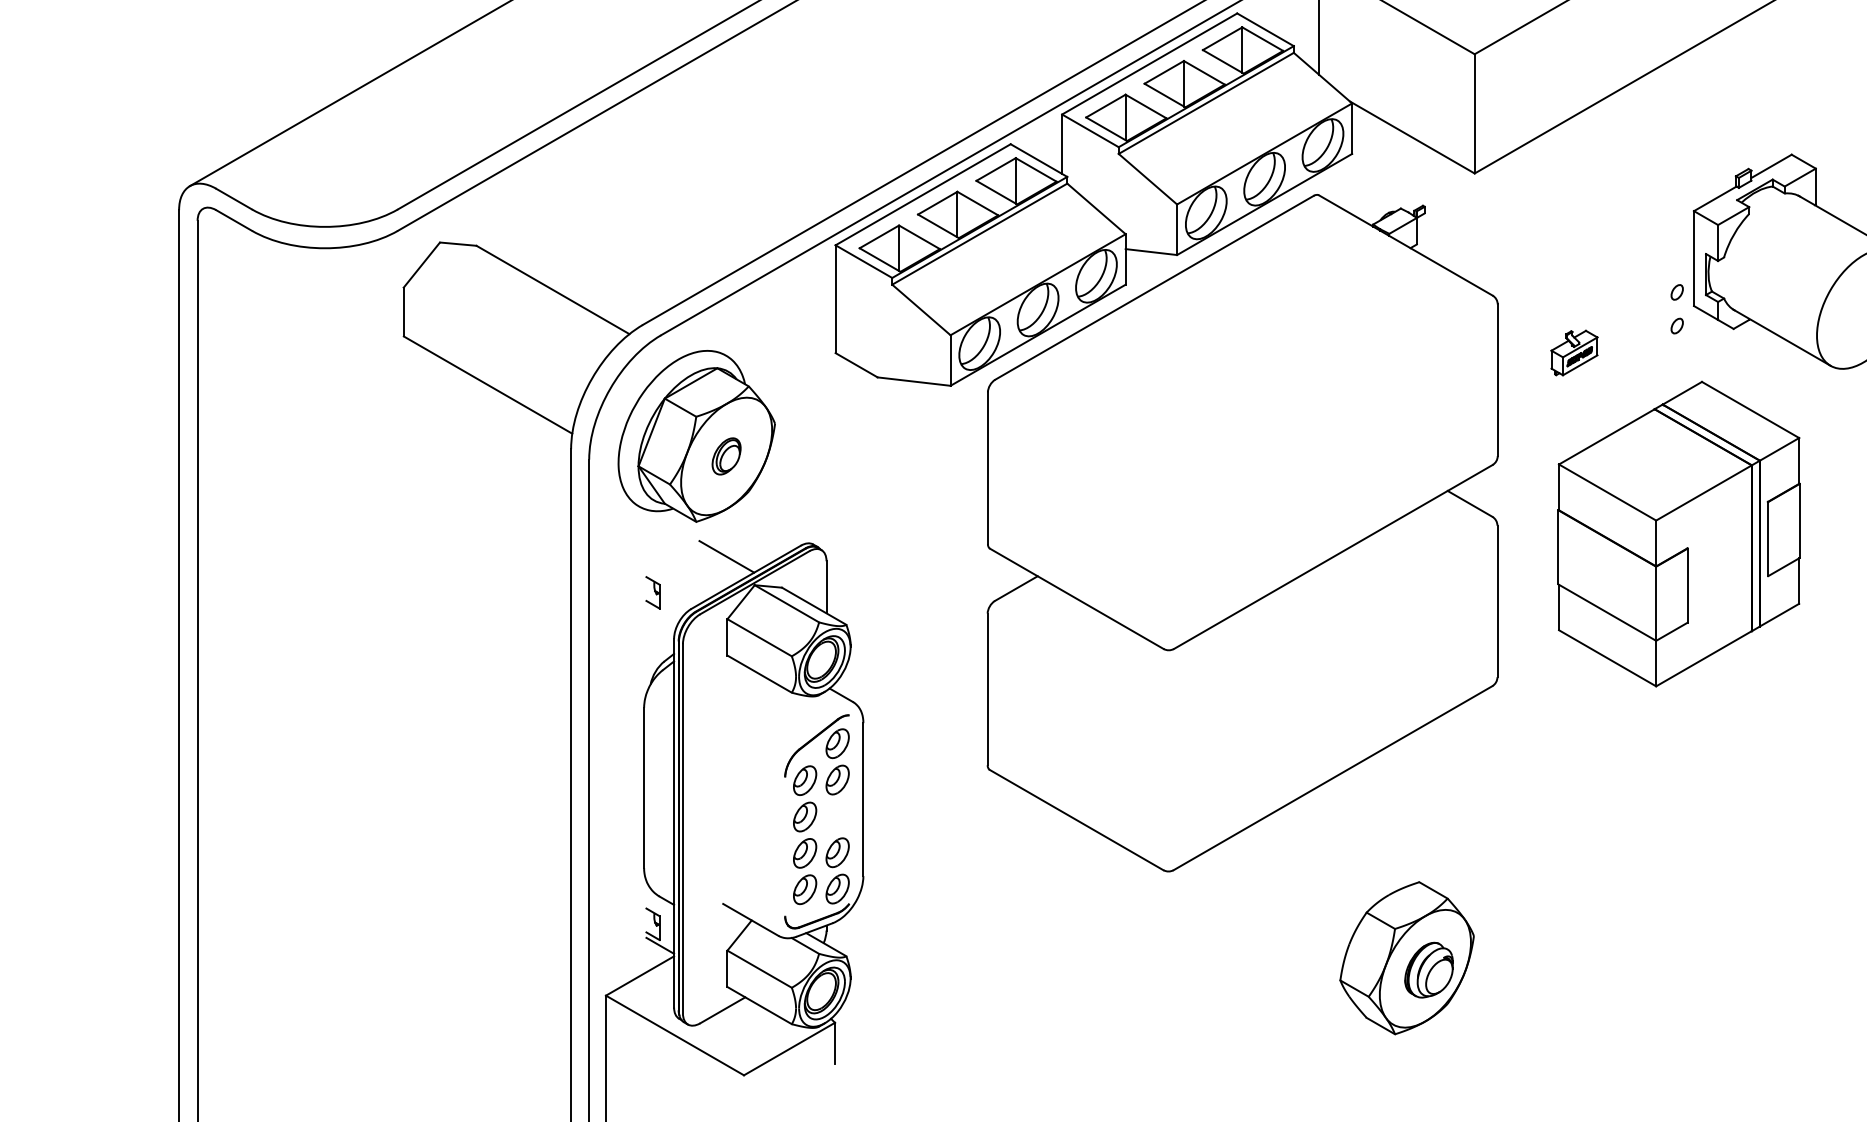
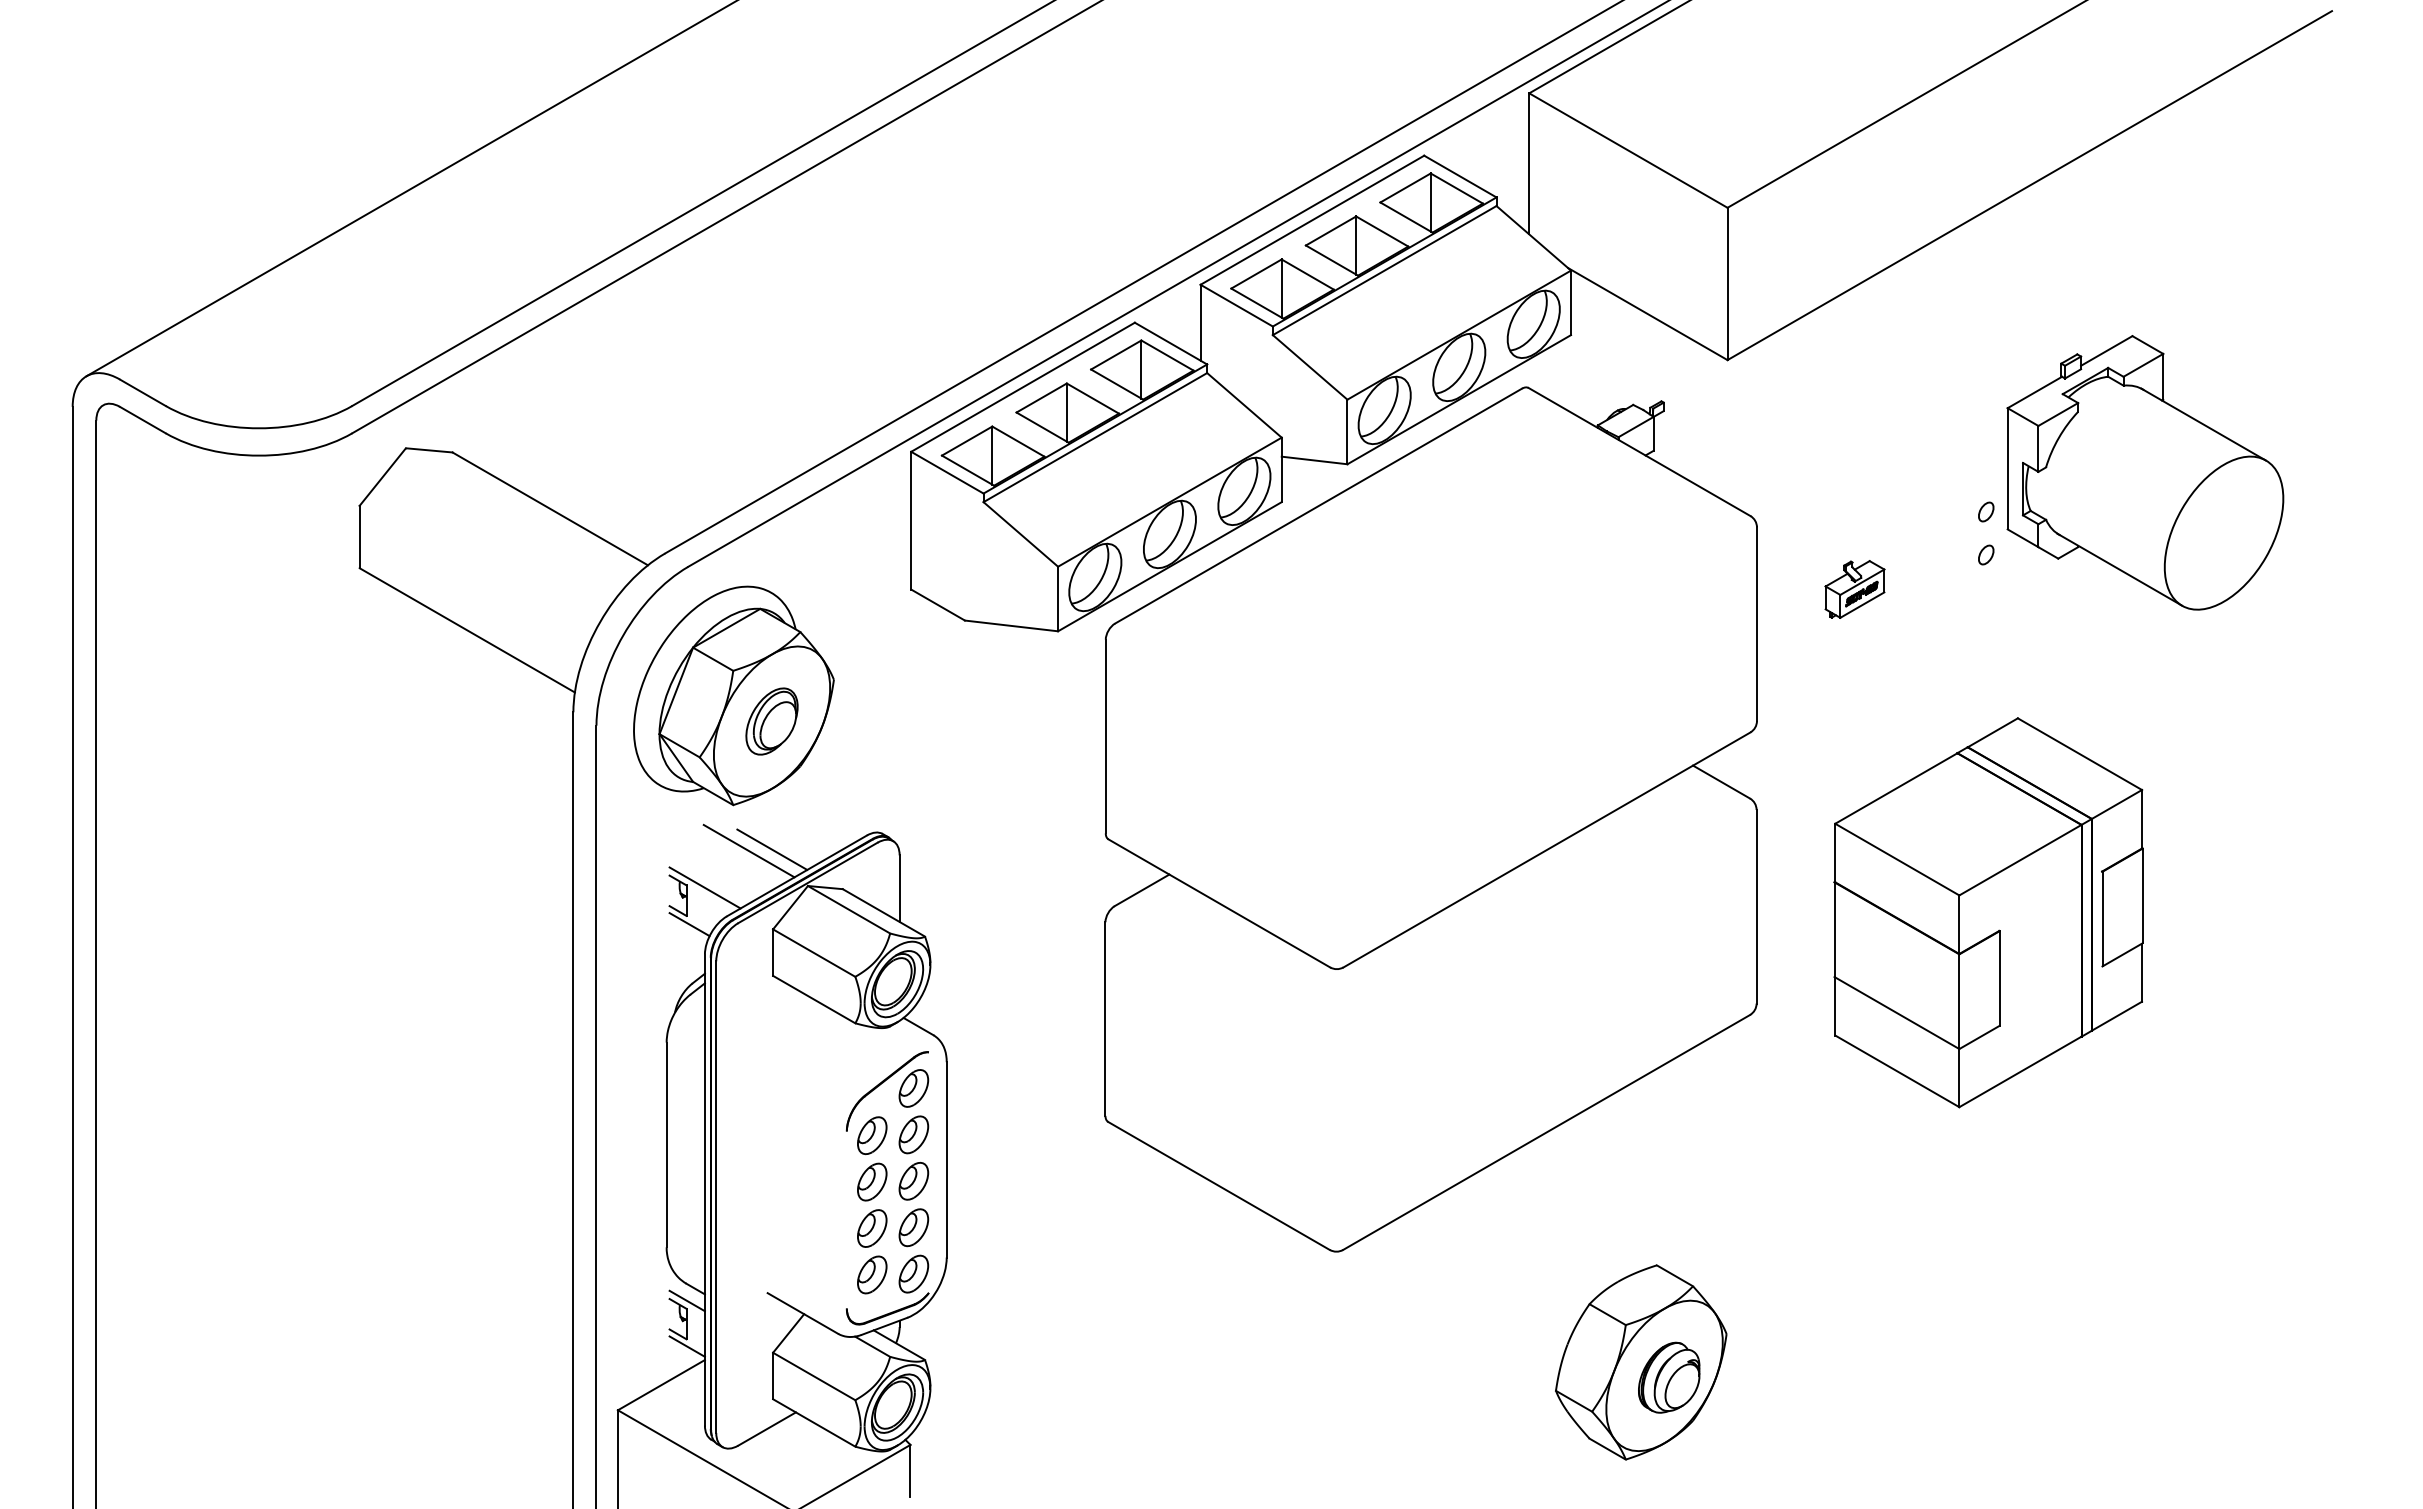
part: (726, 456) -> (771, 721), size x1.43
part: (1679, 533) -> (1988, 912), moved
line: (708, 557) -> (748, 850), added
line: (673, 586) -> (704, 887), added
line: (662, 615) -> (689, 924), added
part: (837, 815) -> (913, 1180), added
line: (659, 909) -> (686, 1300), added

